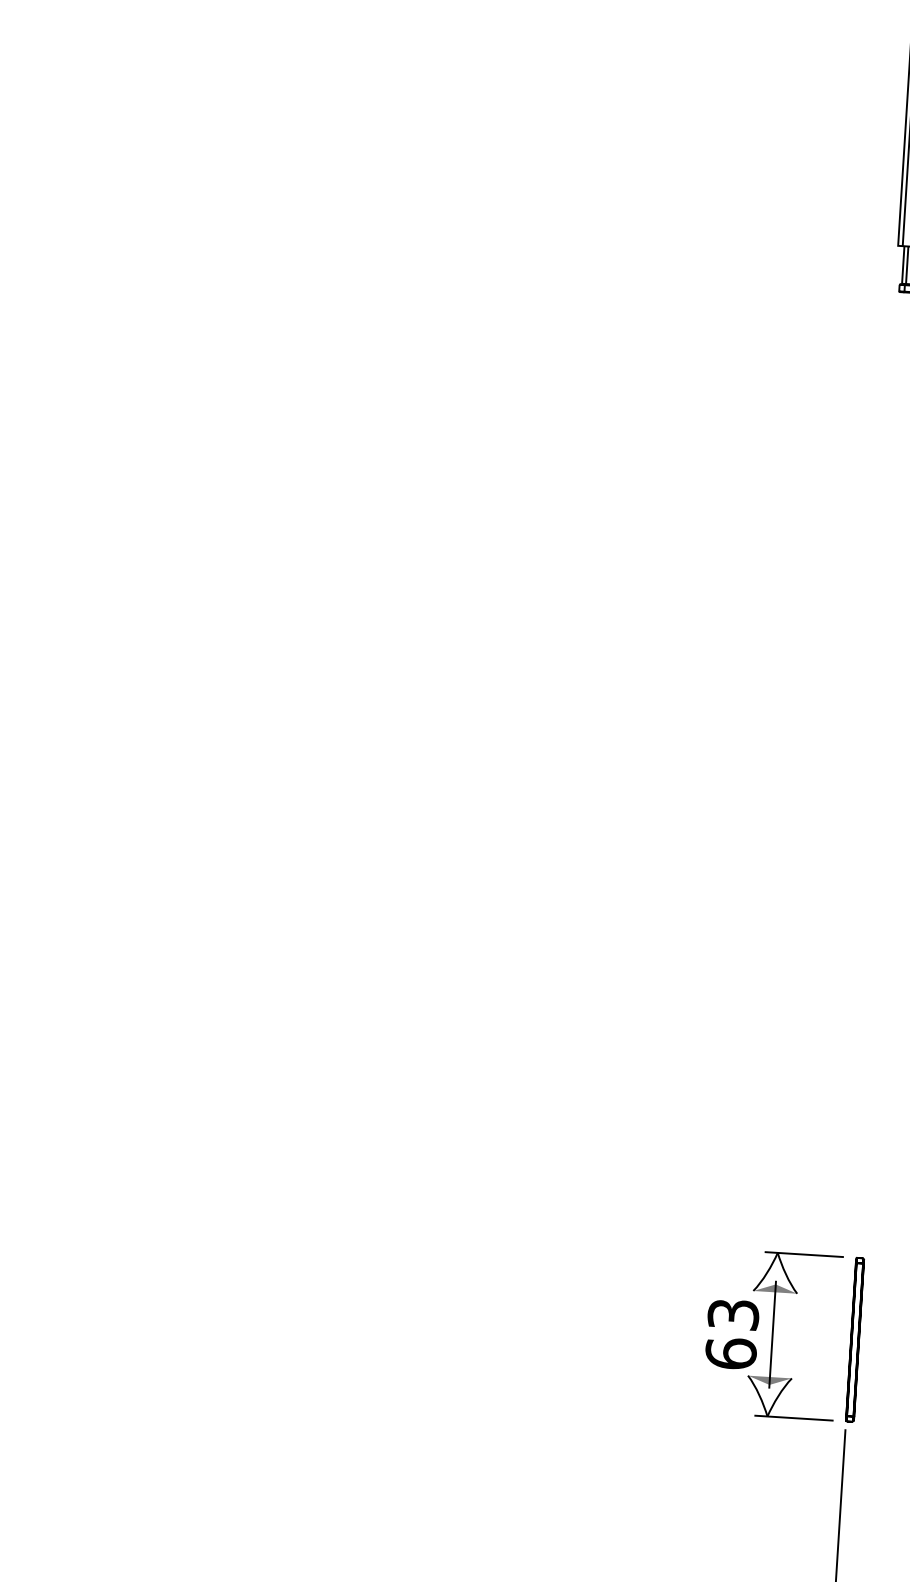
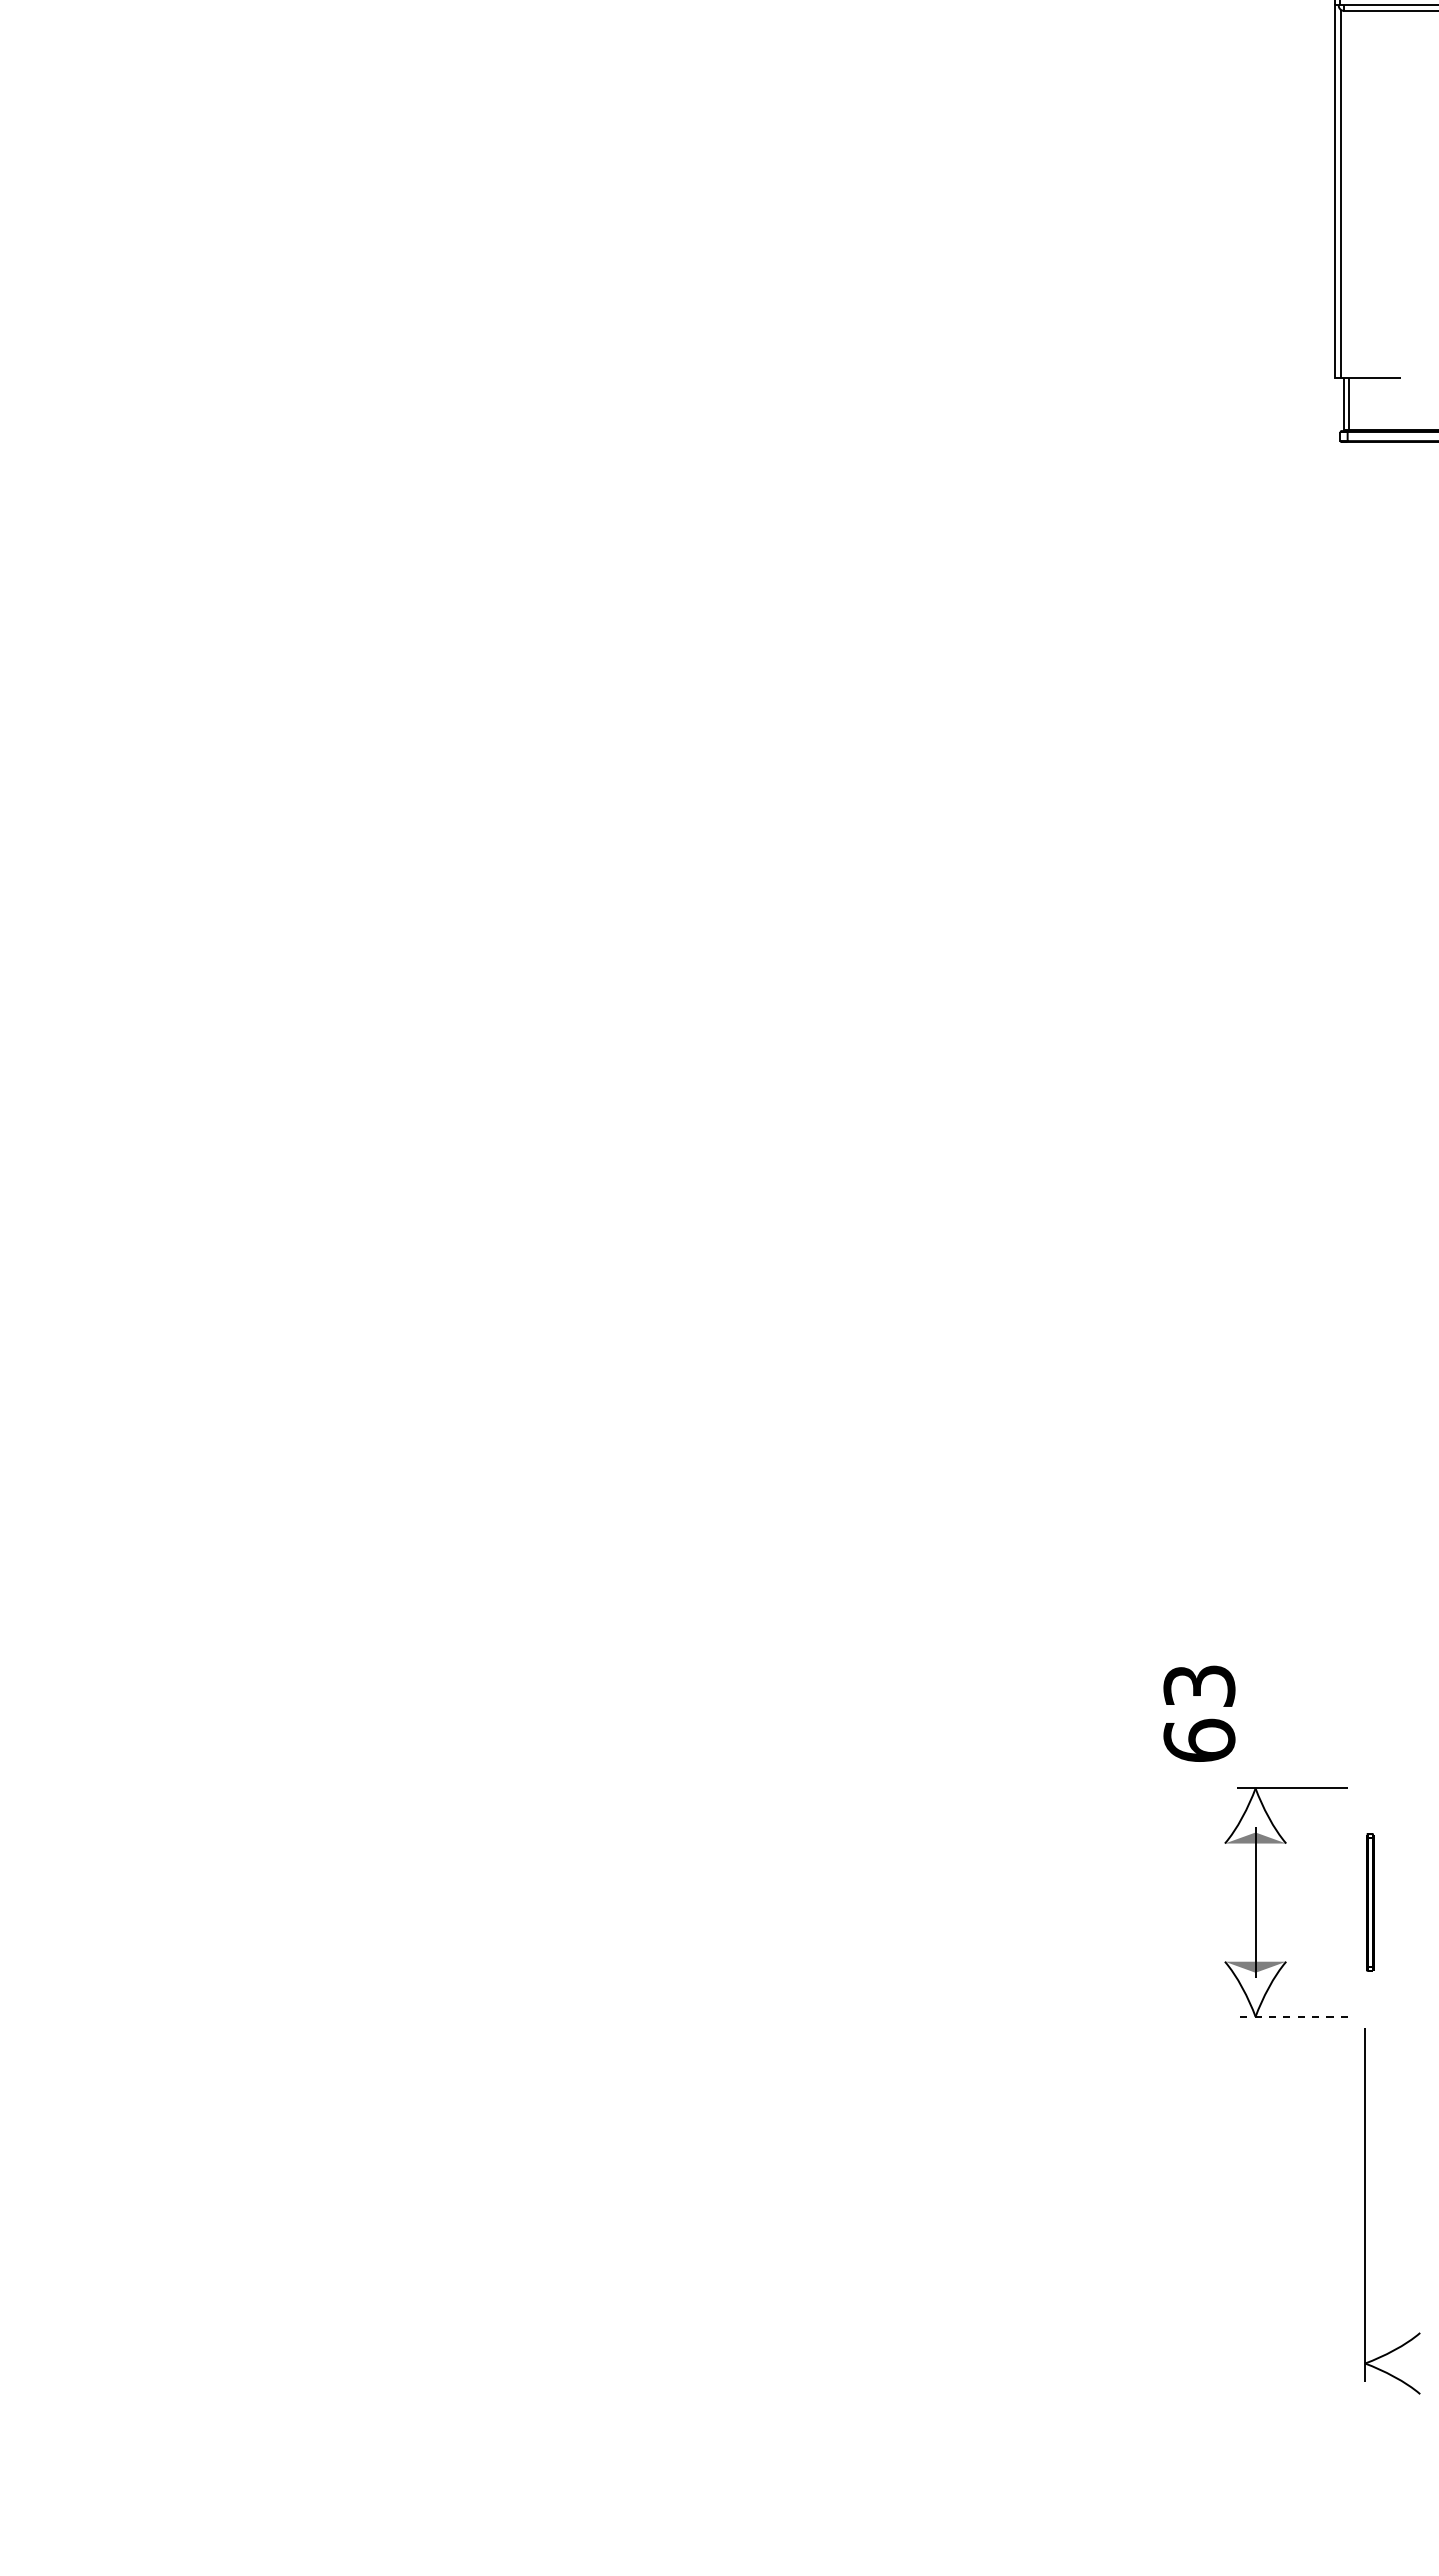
text: (732, 1334) -> (1199, 1713), moved
part: (854, 1339) -> (1370, 1902), size x0.6
line: (793, 1417) -> (1292, 2016), solid -> dashed

